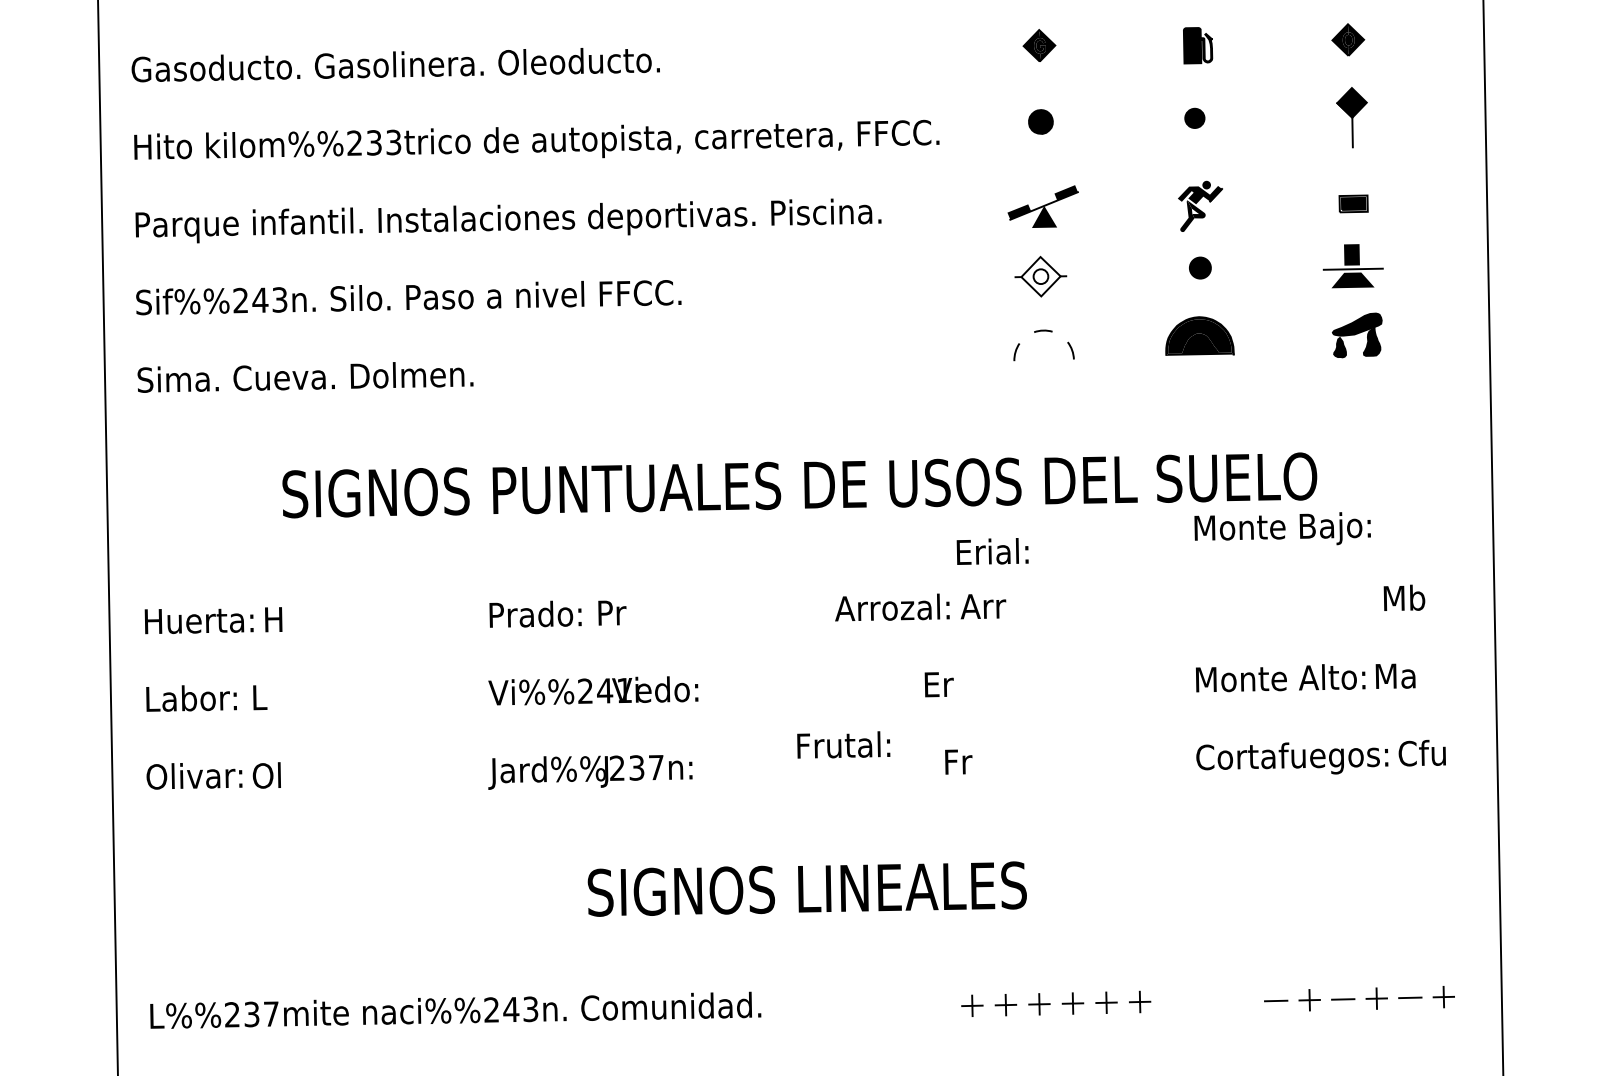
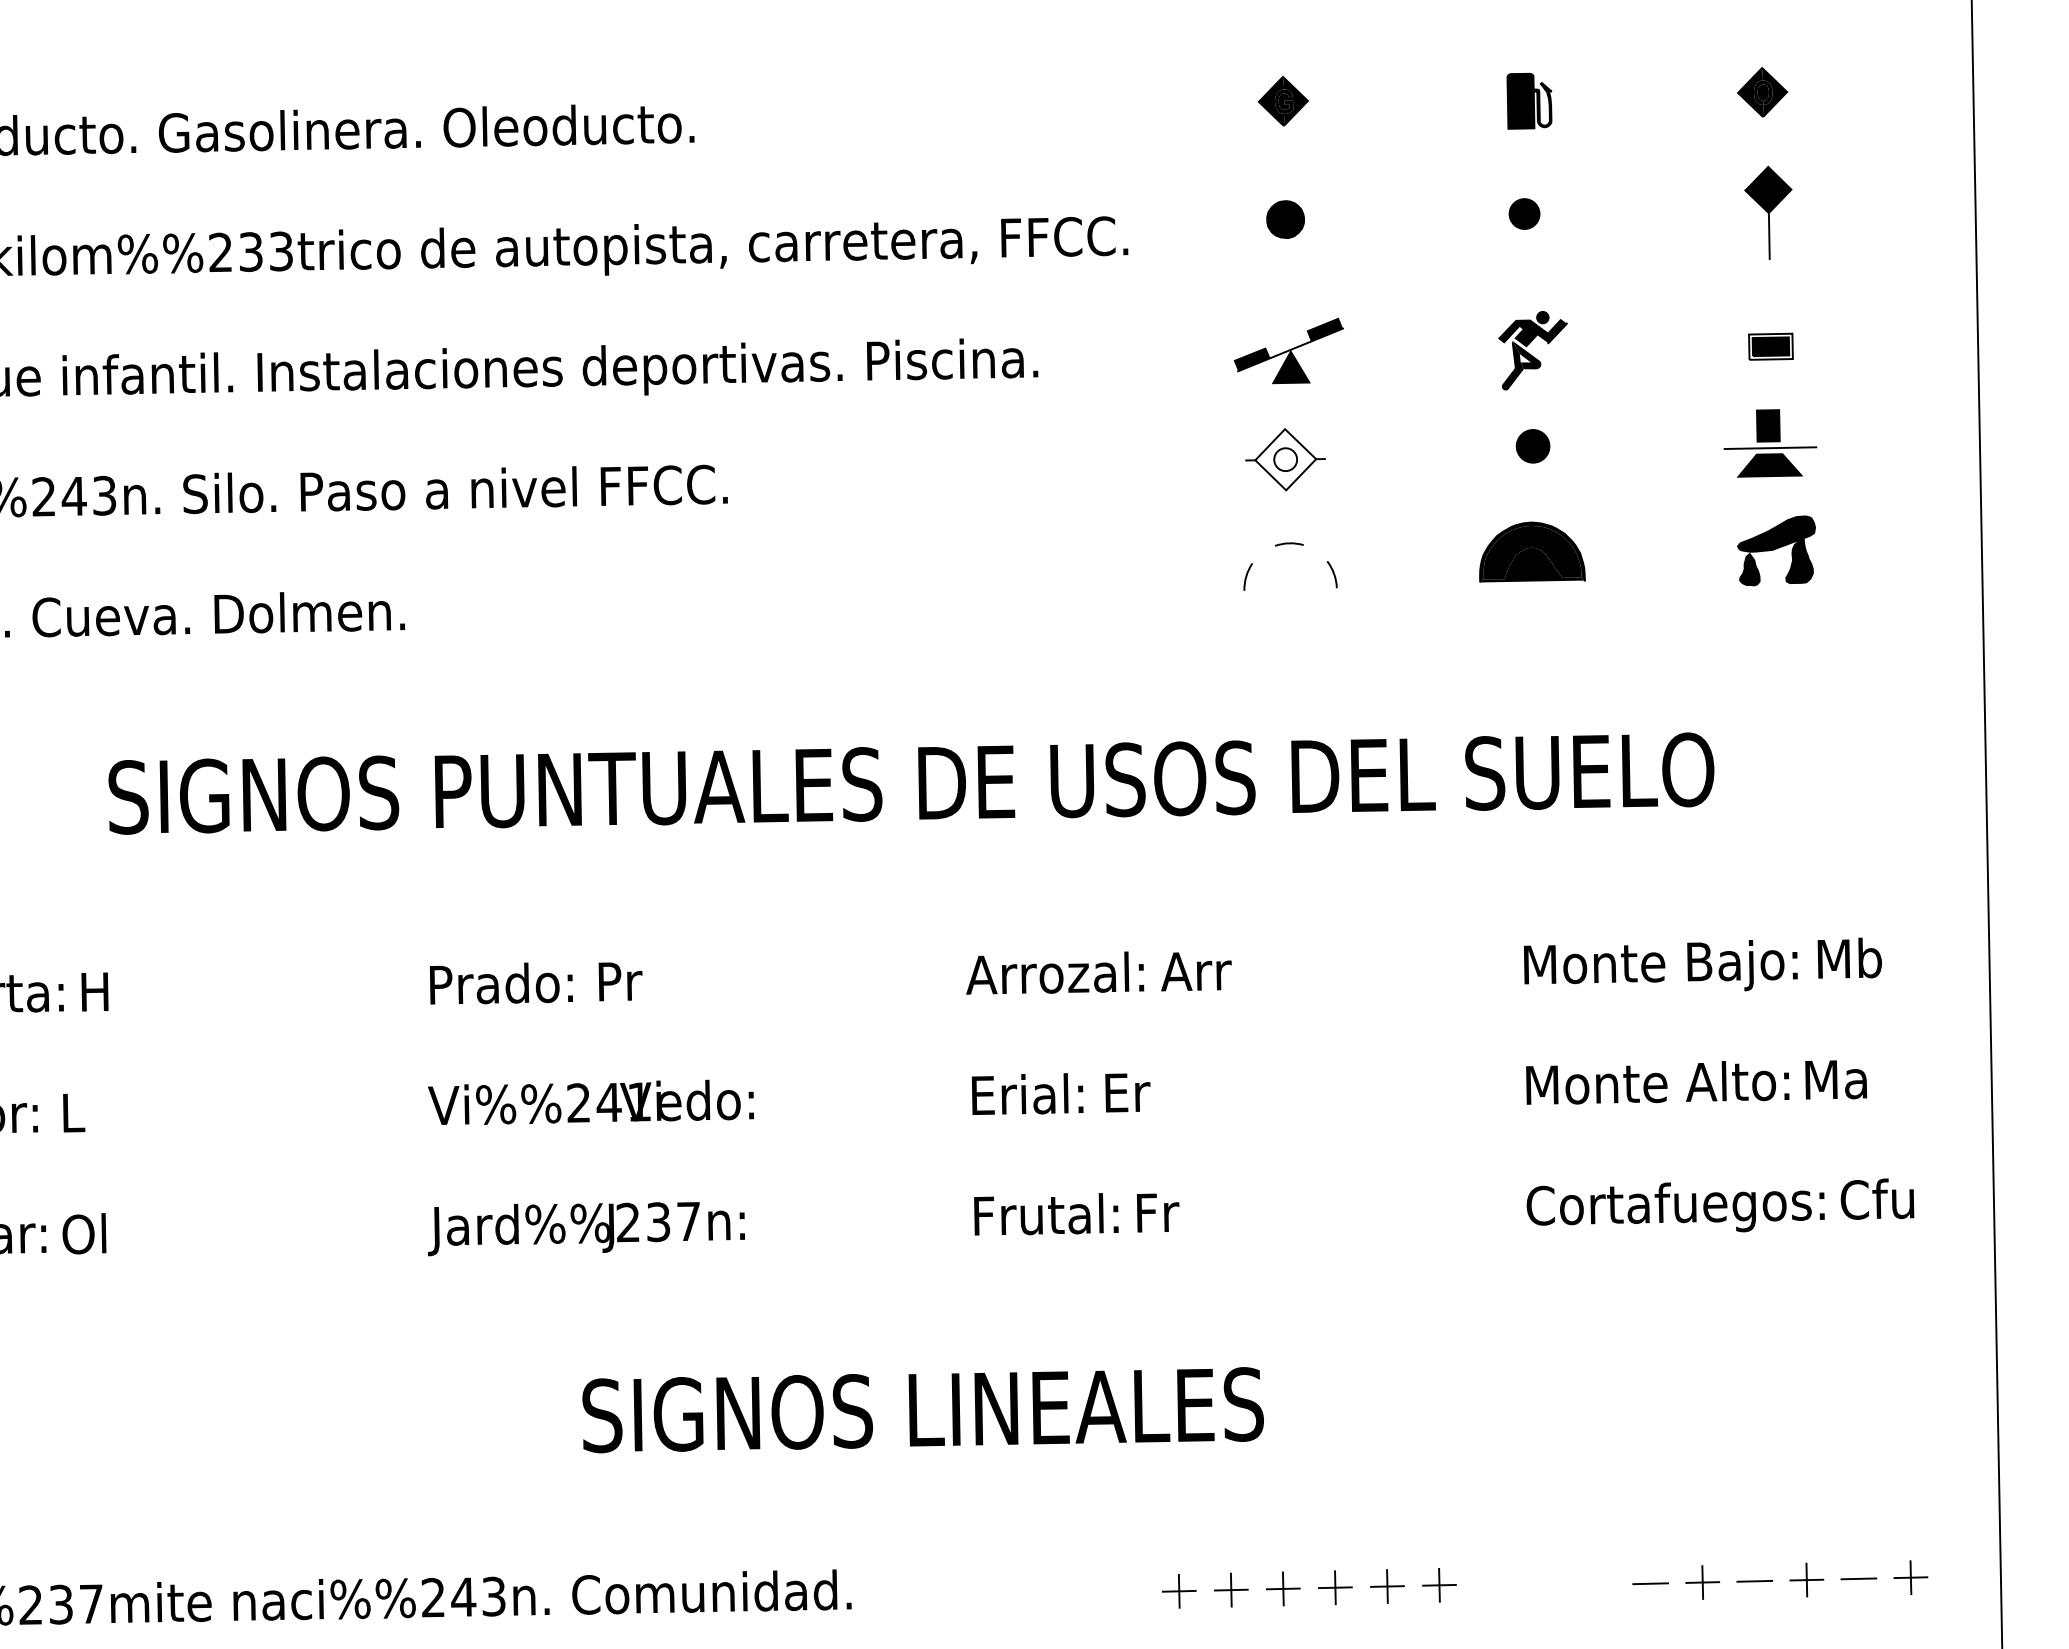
text: (1282, 528) -> (1660, 965), moved
text: (992, 551) -> (1027, 1094), moved
text: (843, 744) -> (1045, 1213), moved

